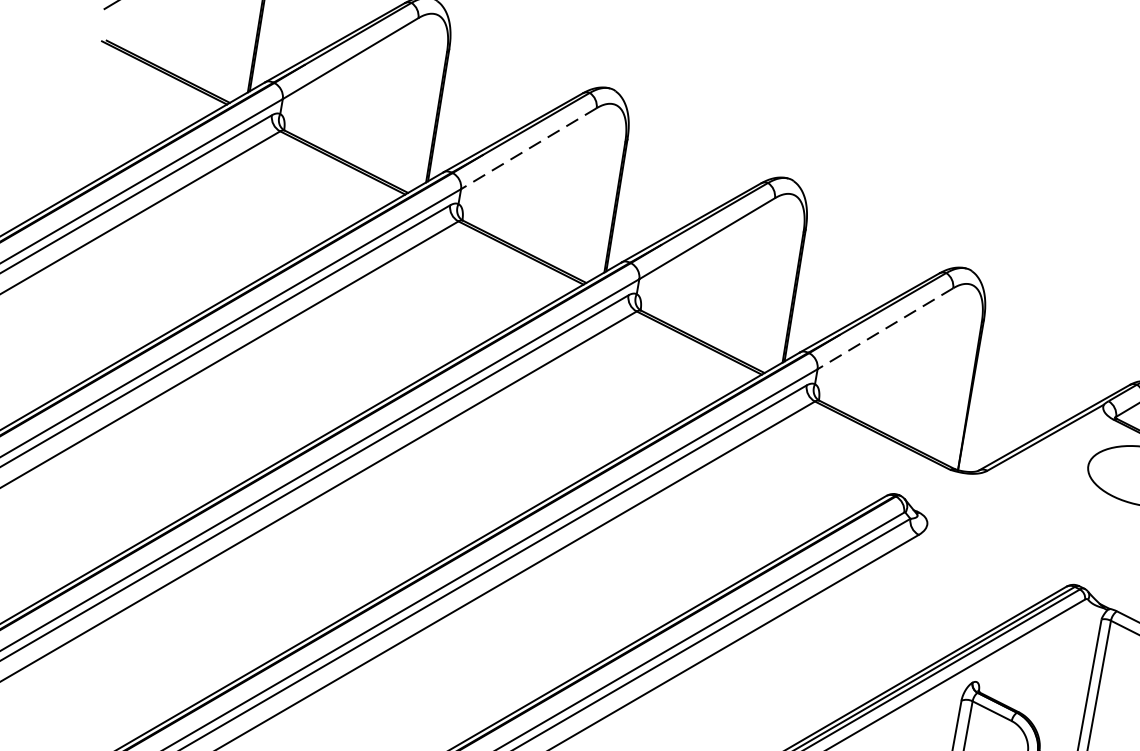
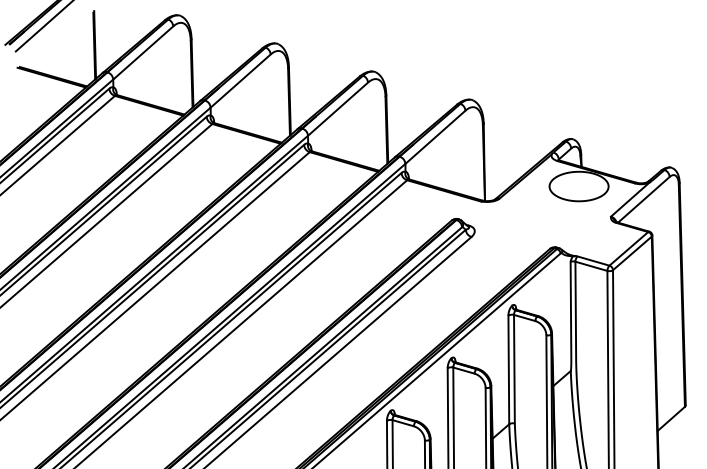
line: (528, 149) -> (240, 81), dashed -> solid
line: (885, 329) -> (435, 137), dashed -> solid

